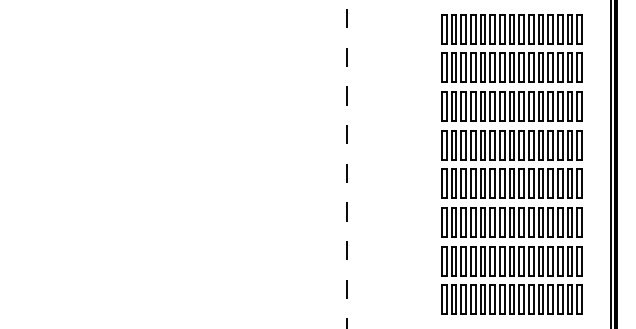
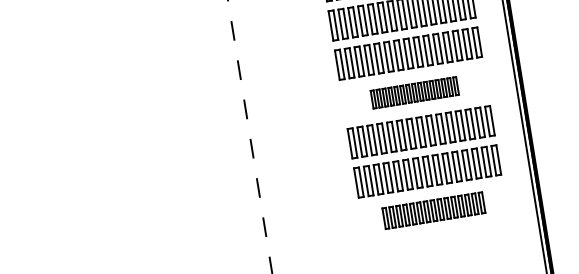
part: (511, 183) -> (414, 92), size x0.6
part: (511, 299) -> (433, 210), size x0.7

